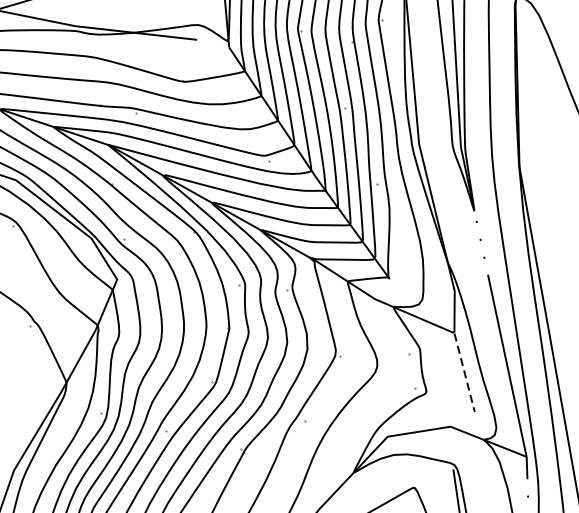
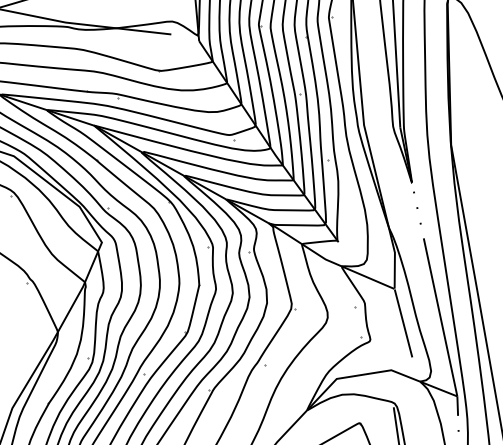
line: (464, 372) -> (403, 323), dashed -> solid

